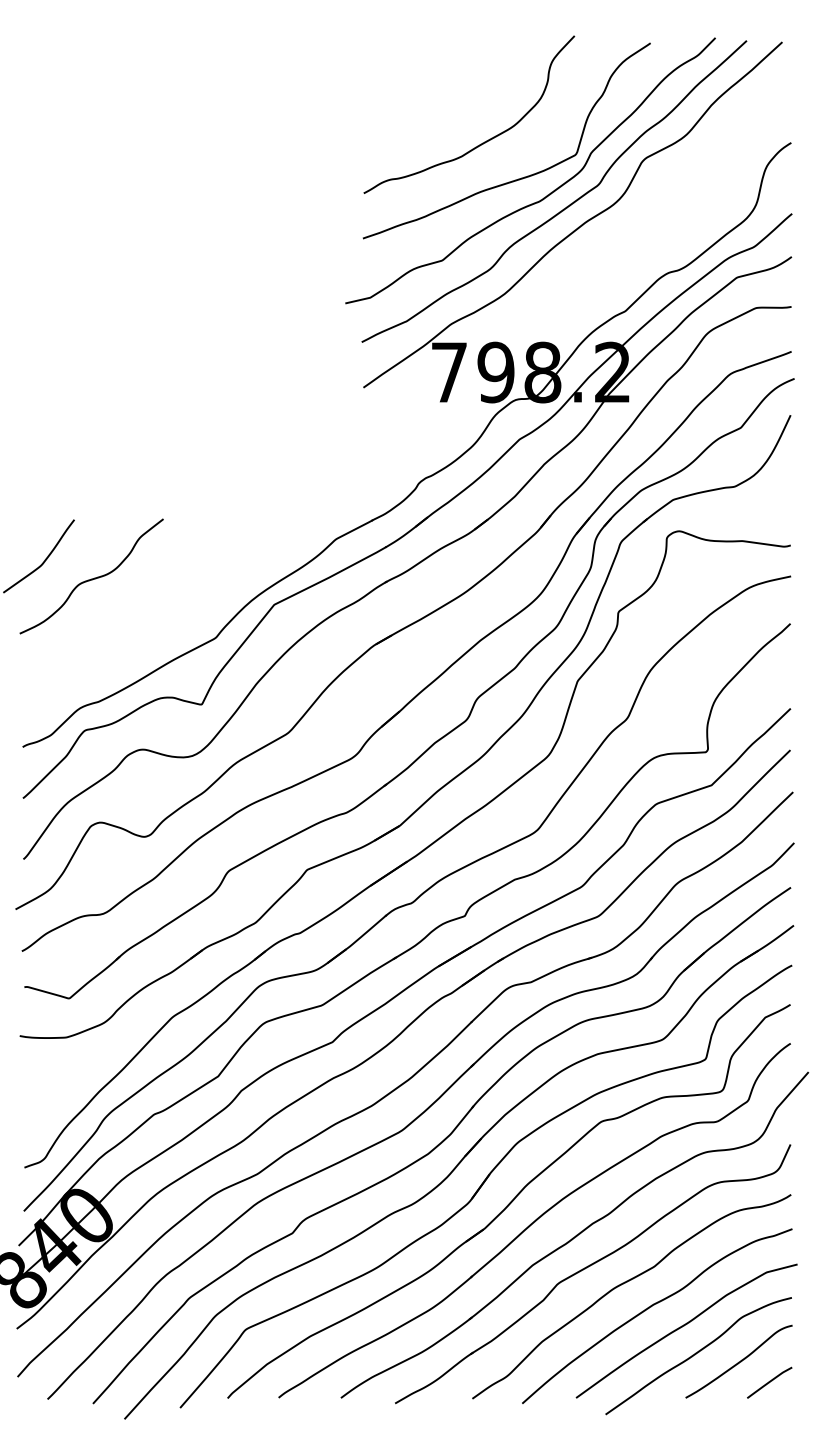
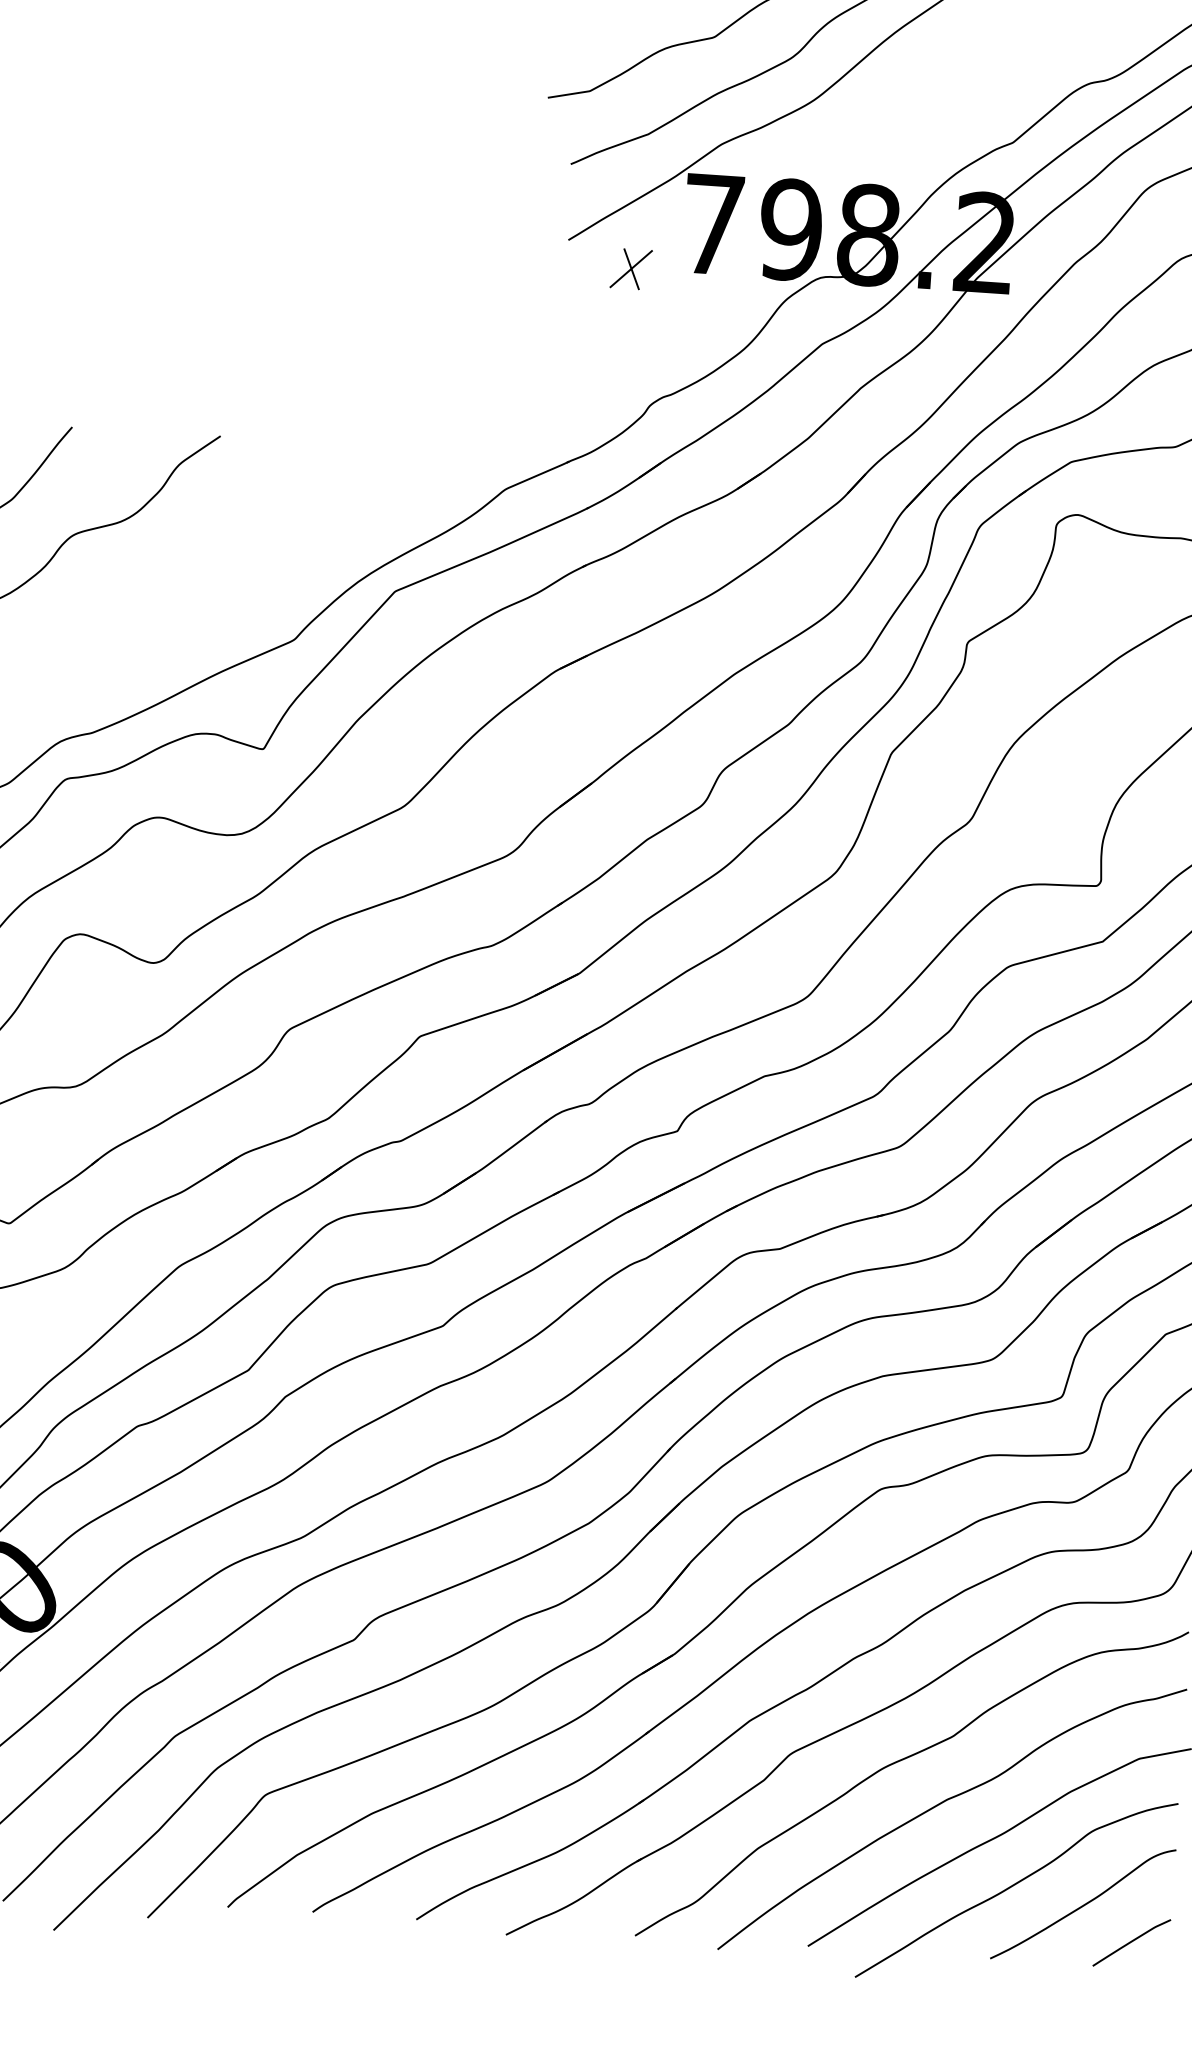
part: (401, 402) -> (630, 269), added

